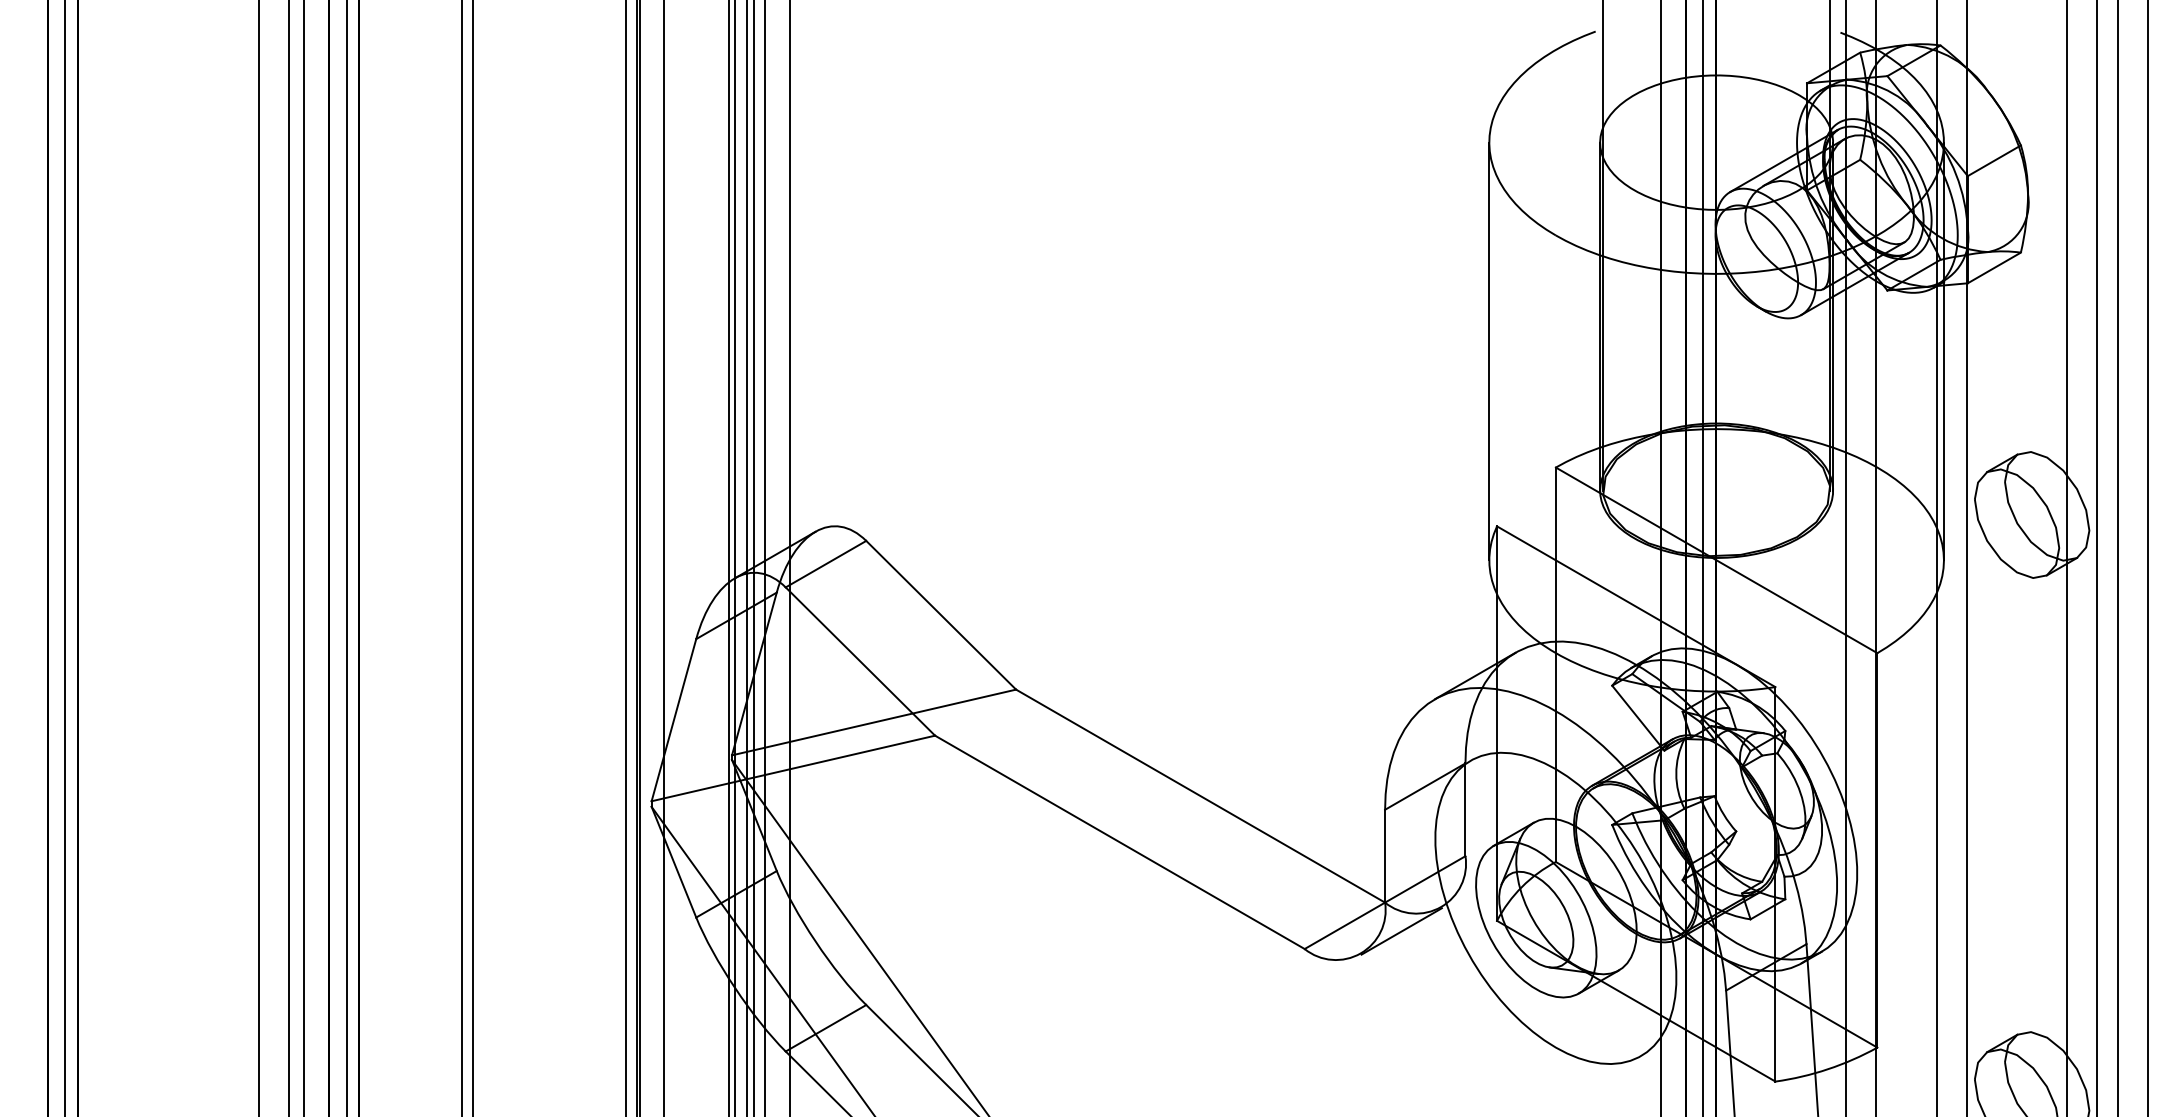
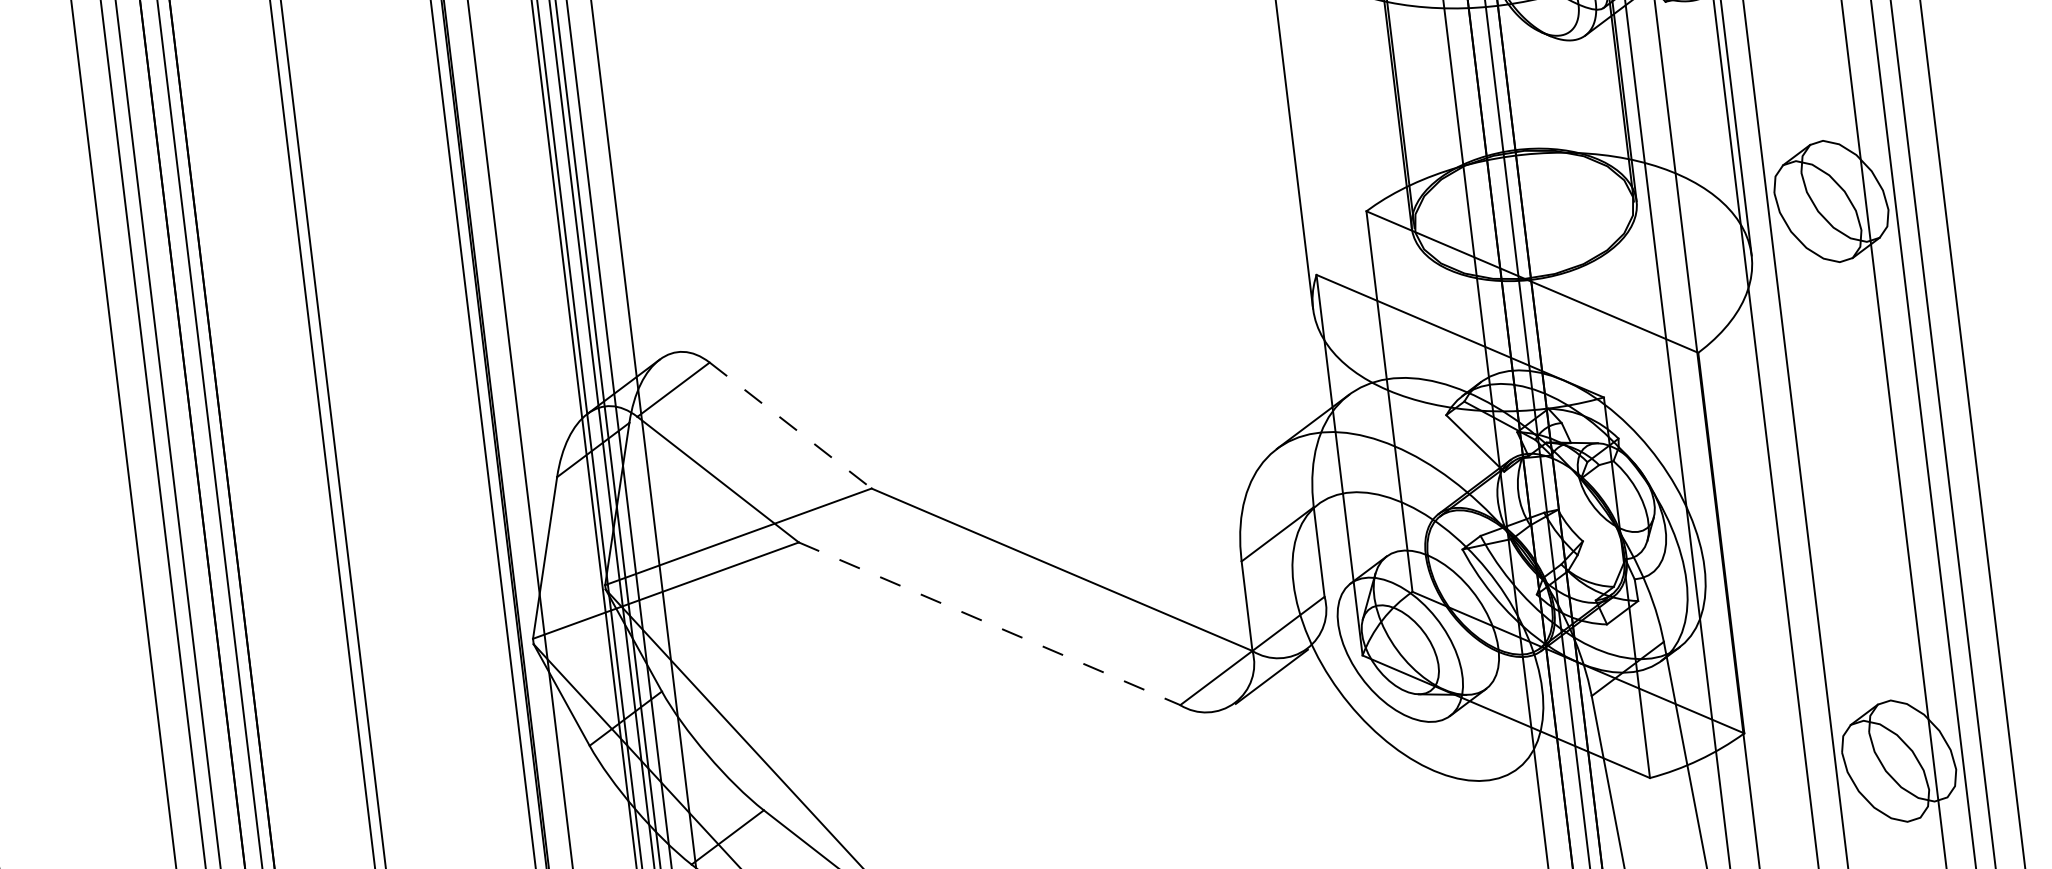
line: (941, 615) -> (790, 425), solid -> dashed
line: (1120, 842) -> (990, 623), solid -> dashed

